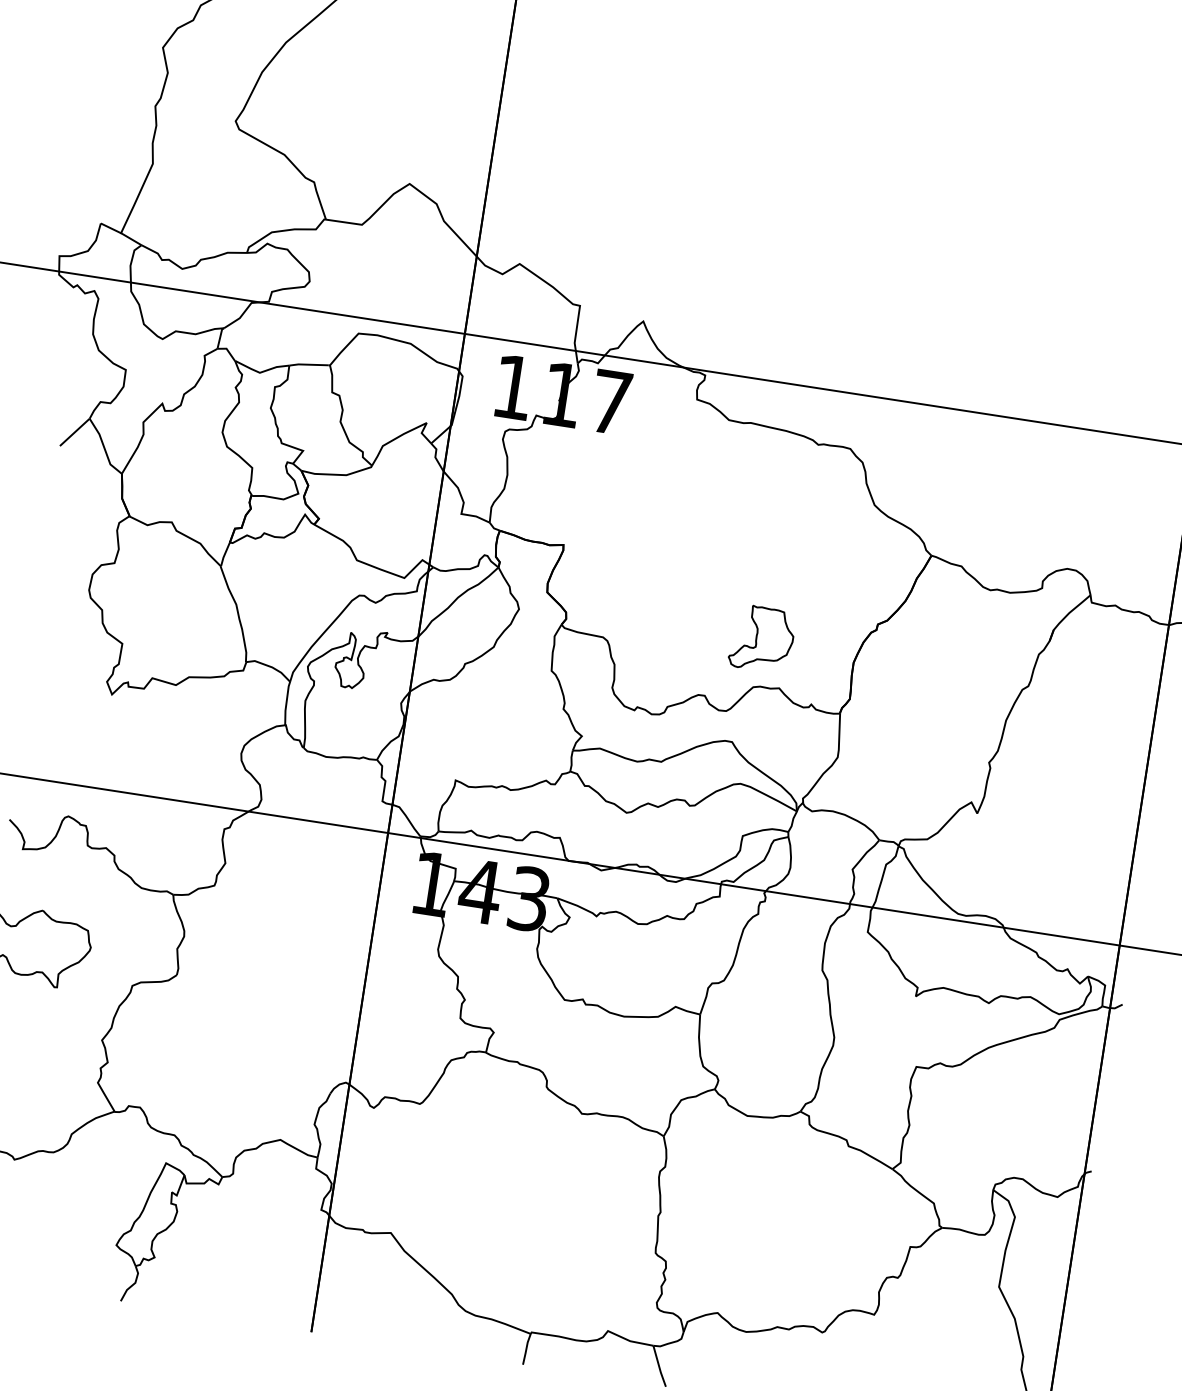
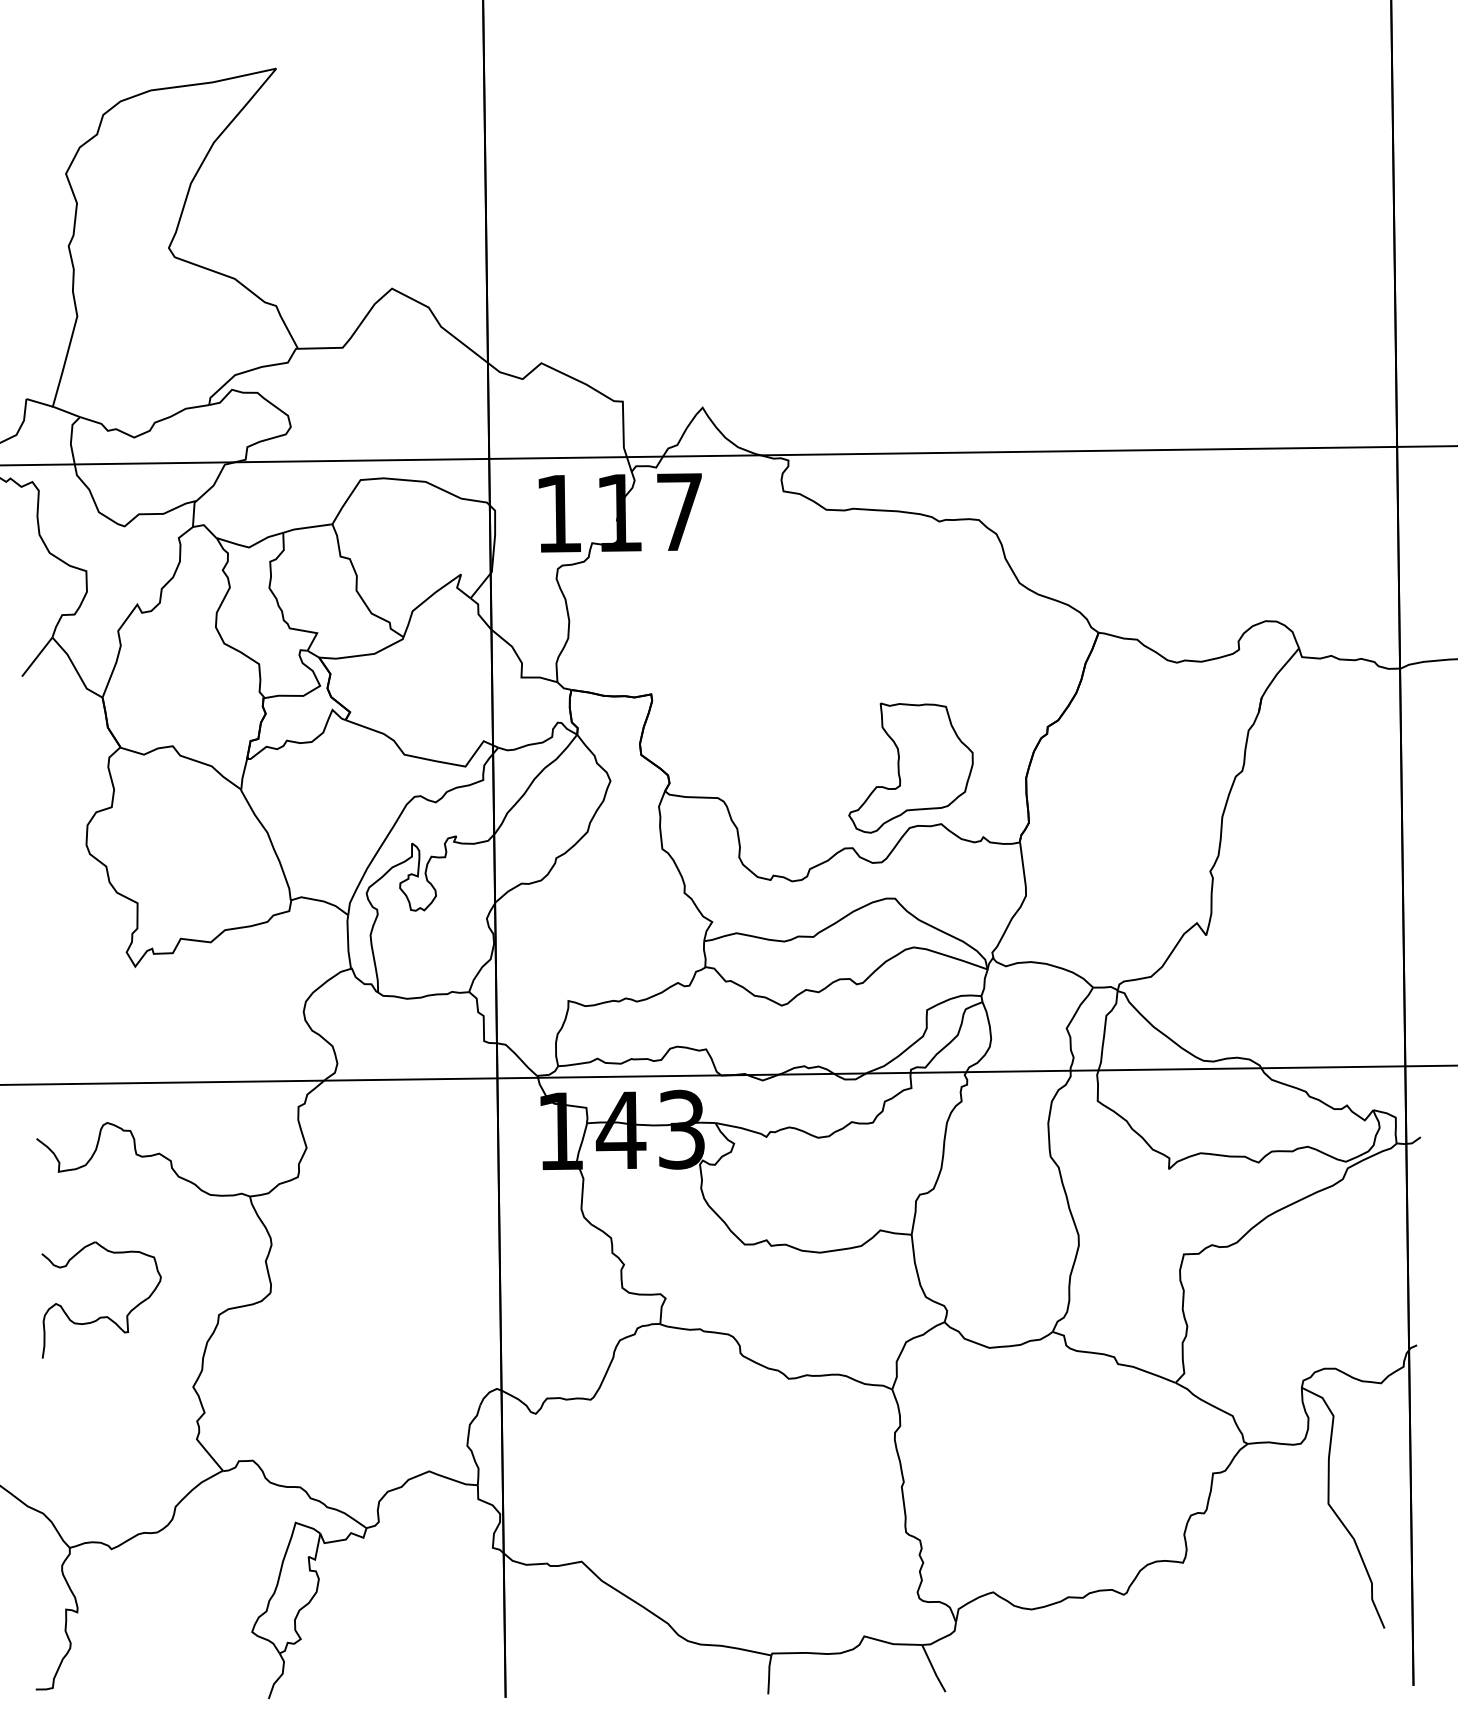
part: (762, 638) -> (910, 767), size x1.67

